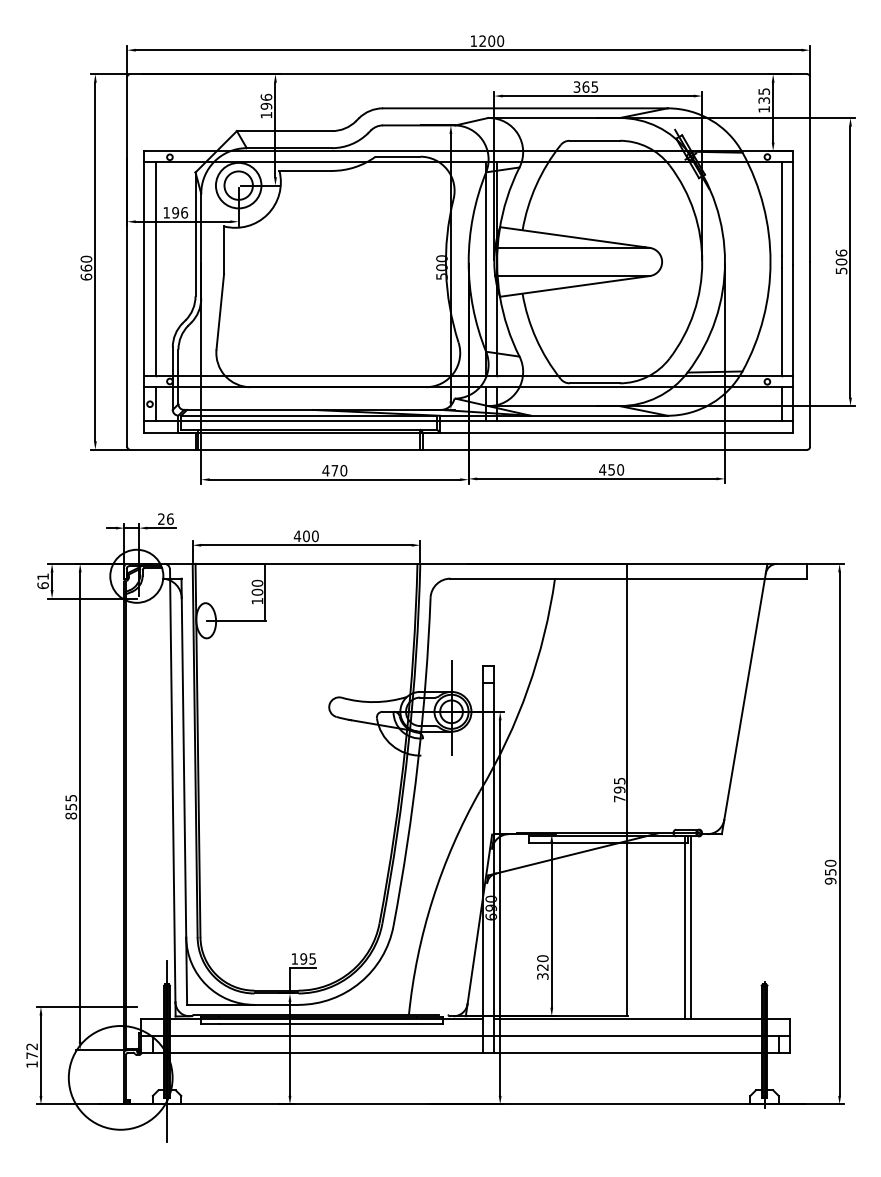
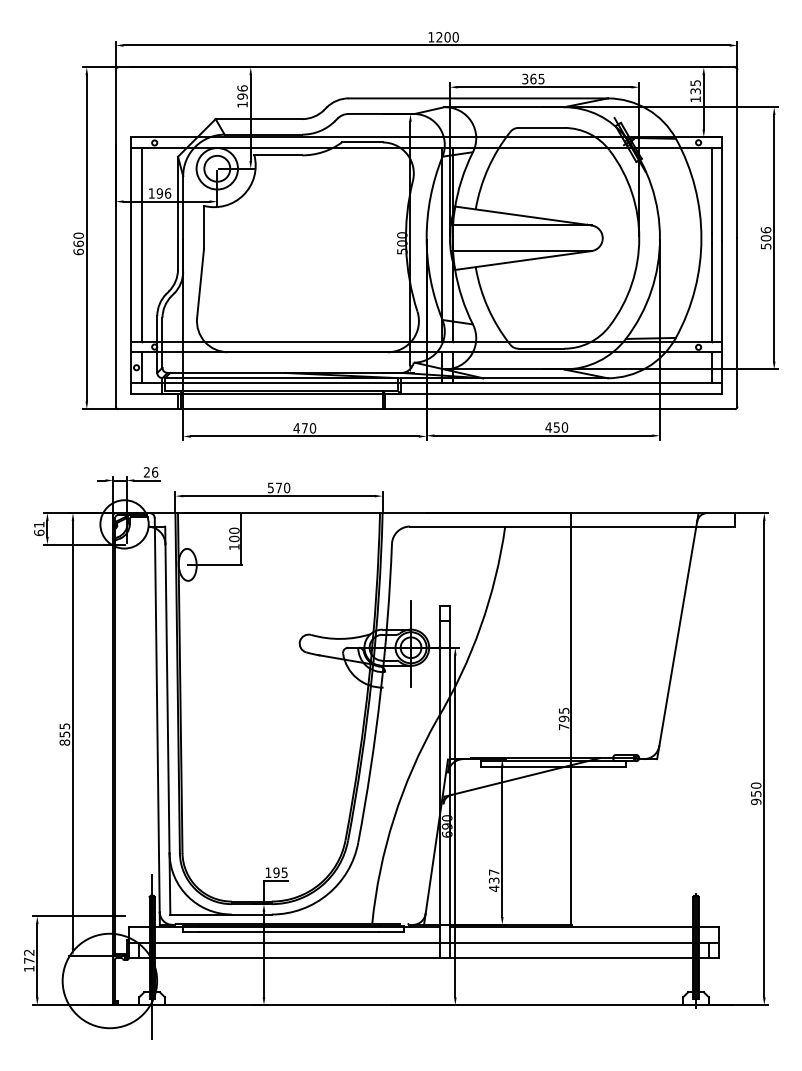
text: (301, 536) -> (274, 488), 400 -> 570
line: (684, 927) -> (623, 844), removed
line: (690, 927) -> (628, 844), removed
text: (542, 967) -> (493, 880), 320 -> 437

